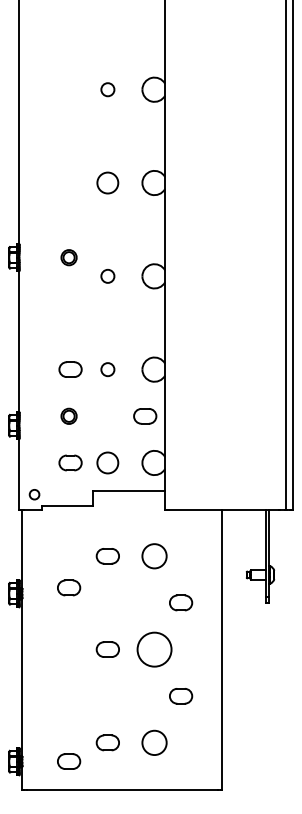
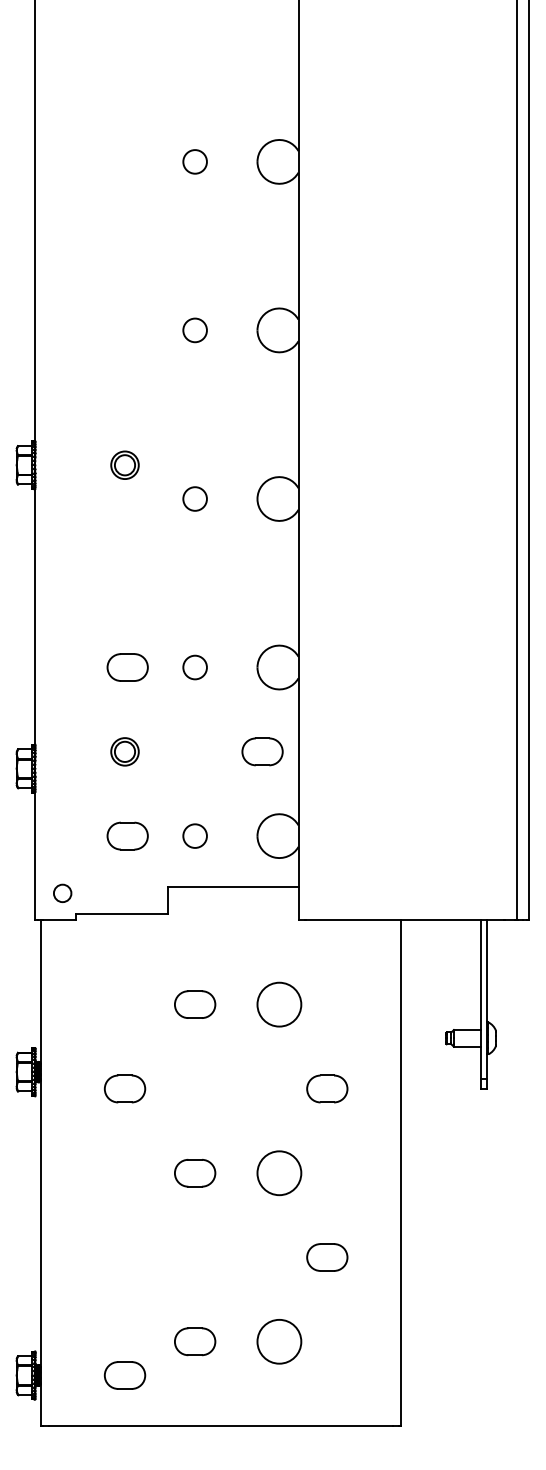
circle: (107, 182) -> (194, 329), size x0.62
circle: (107, 462) -> (194, 835), size x0.62
part: (69, 587) -> (125, 1088), moved
circle: (154, 649) -> (279, 1173), size x0.71

